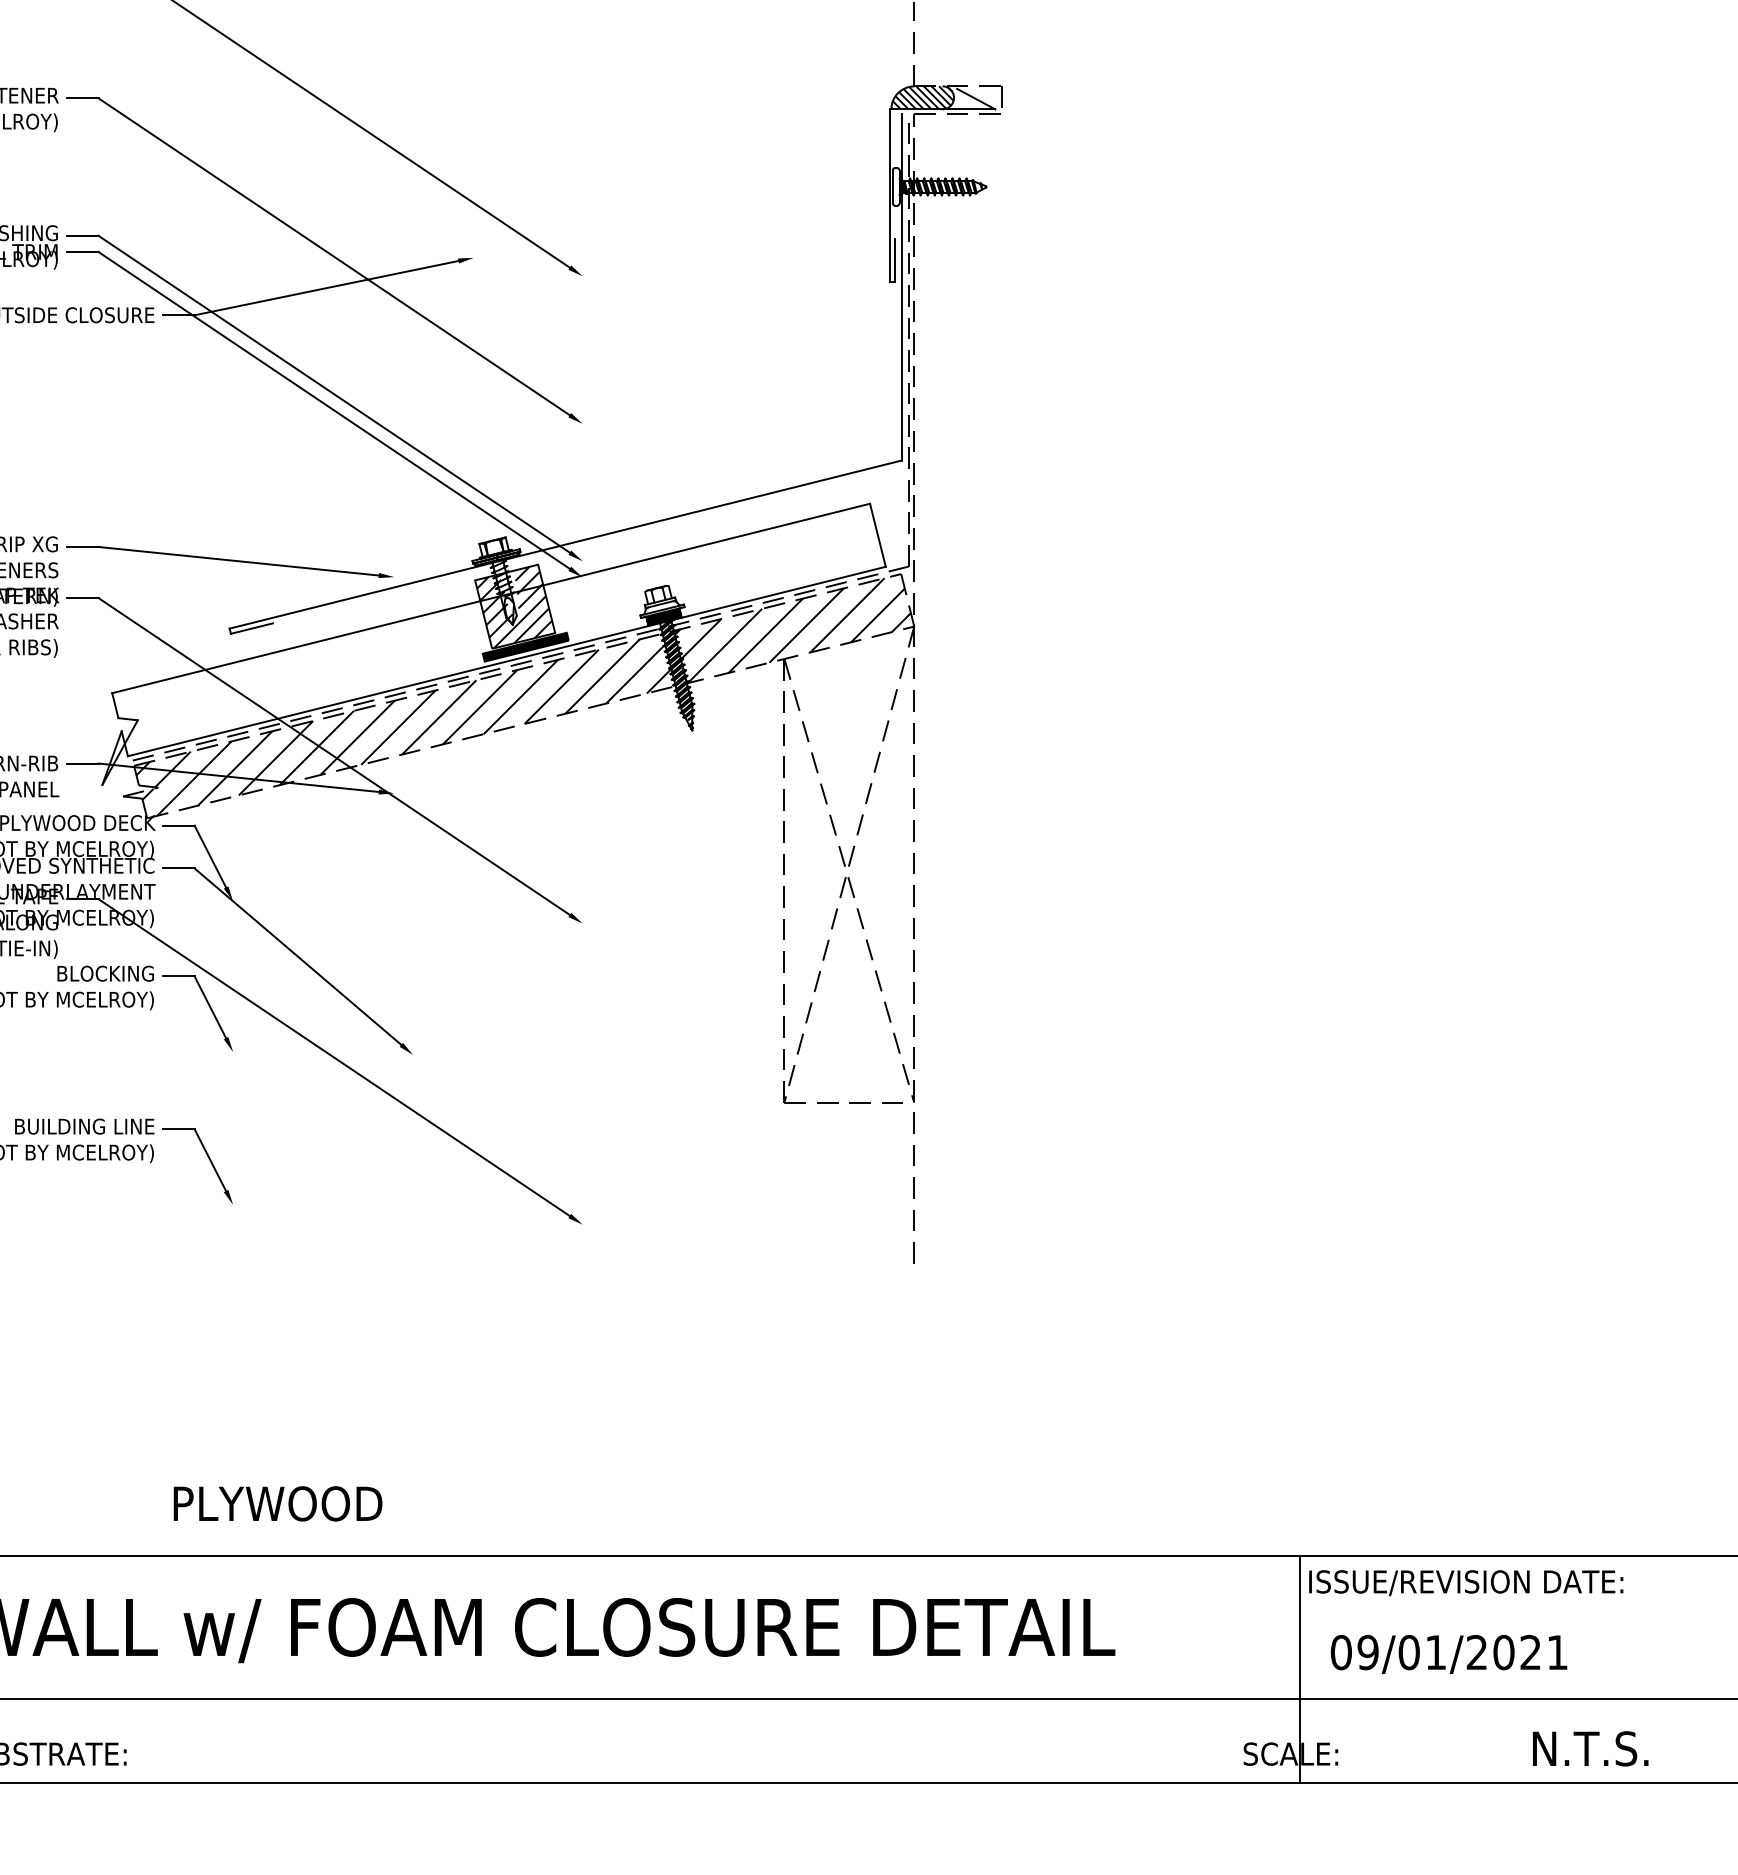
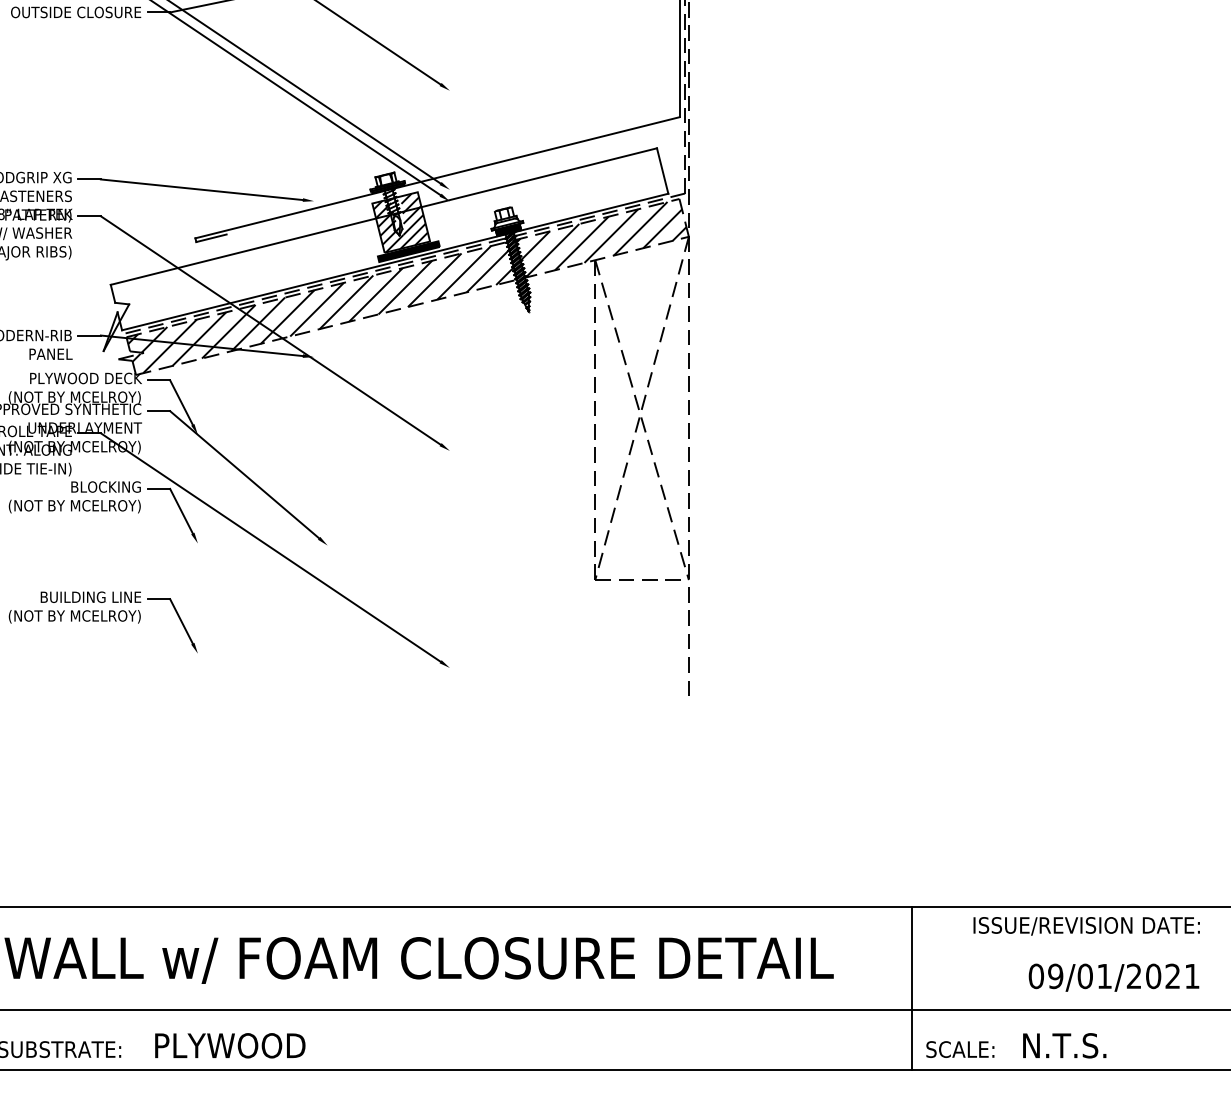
text: (277, 1503) -> (229, 1045), moved
text: (1448, 1654) -> (1113, 977), moved
line: (1299, 1668) -> (911, 987), moved
text: (1590, 1748) -> (1064, 1045), moved

